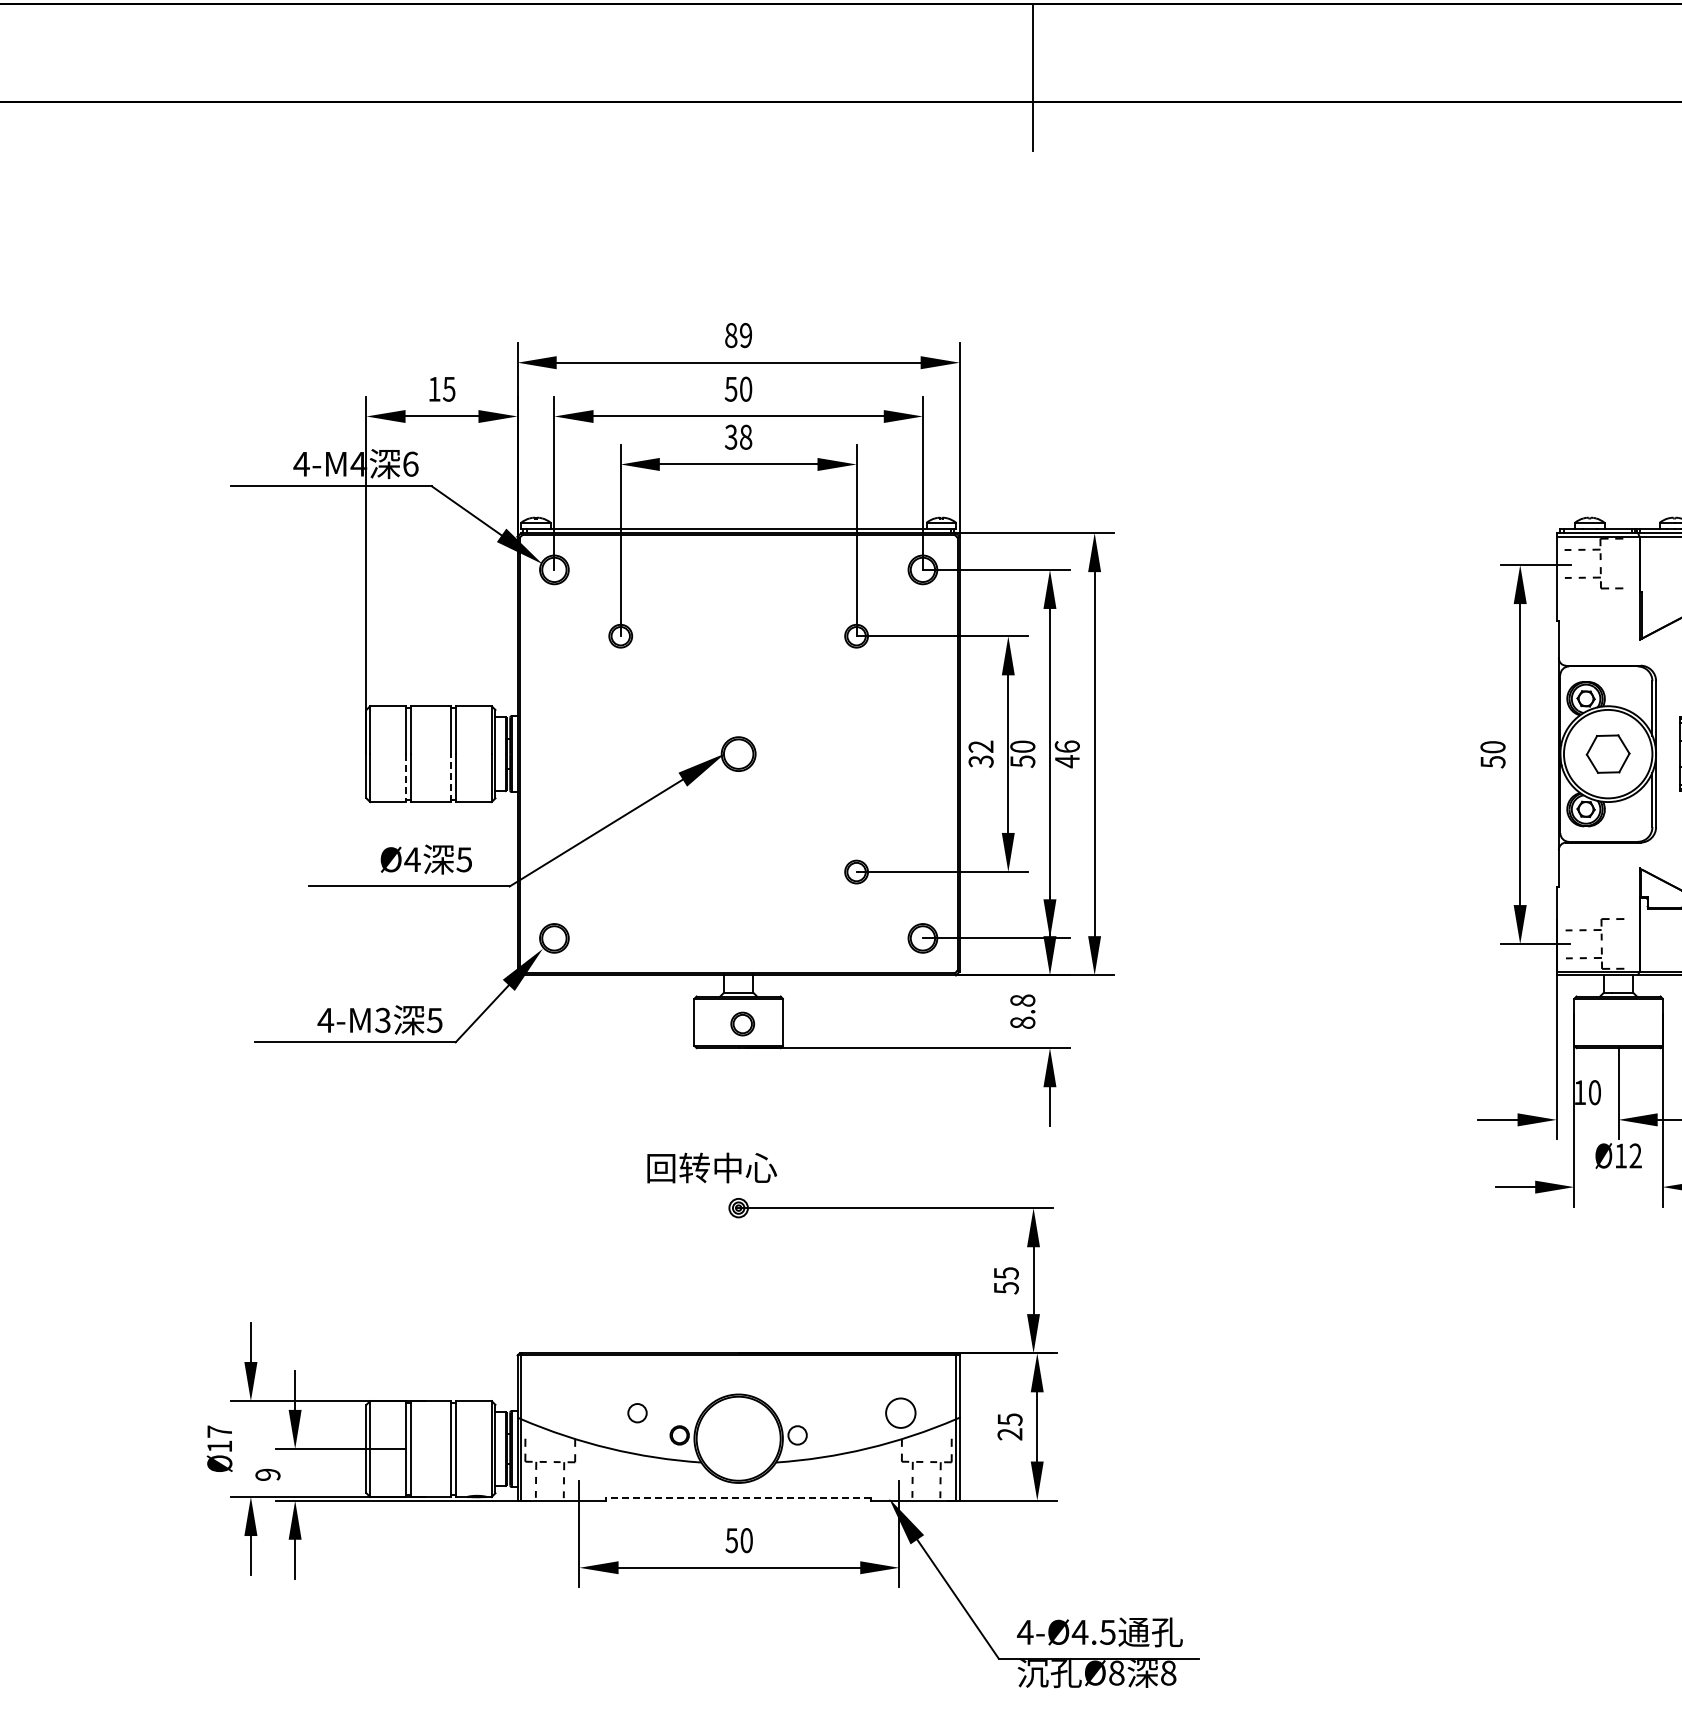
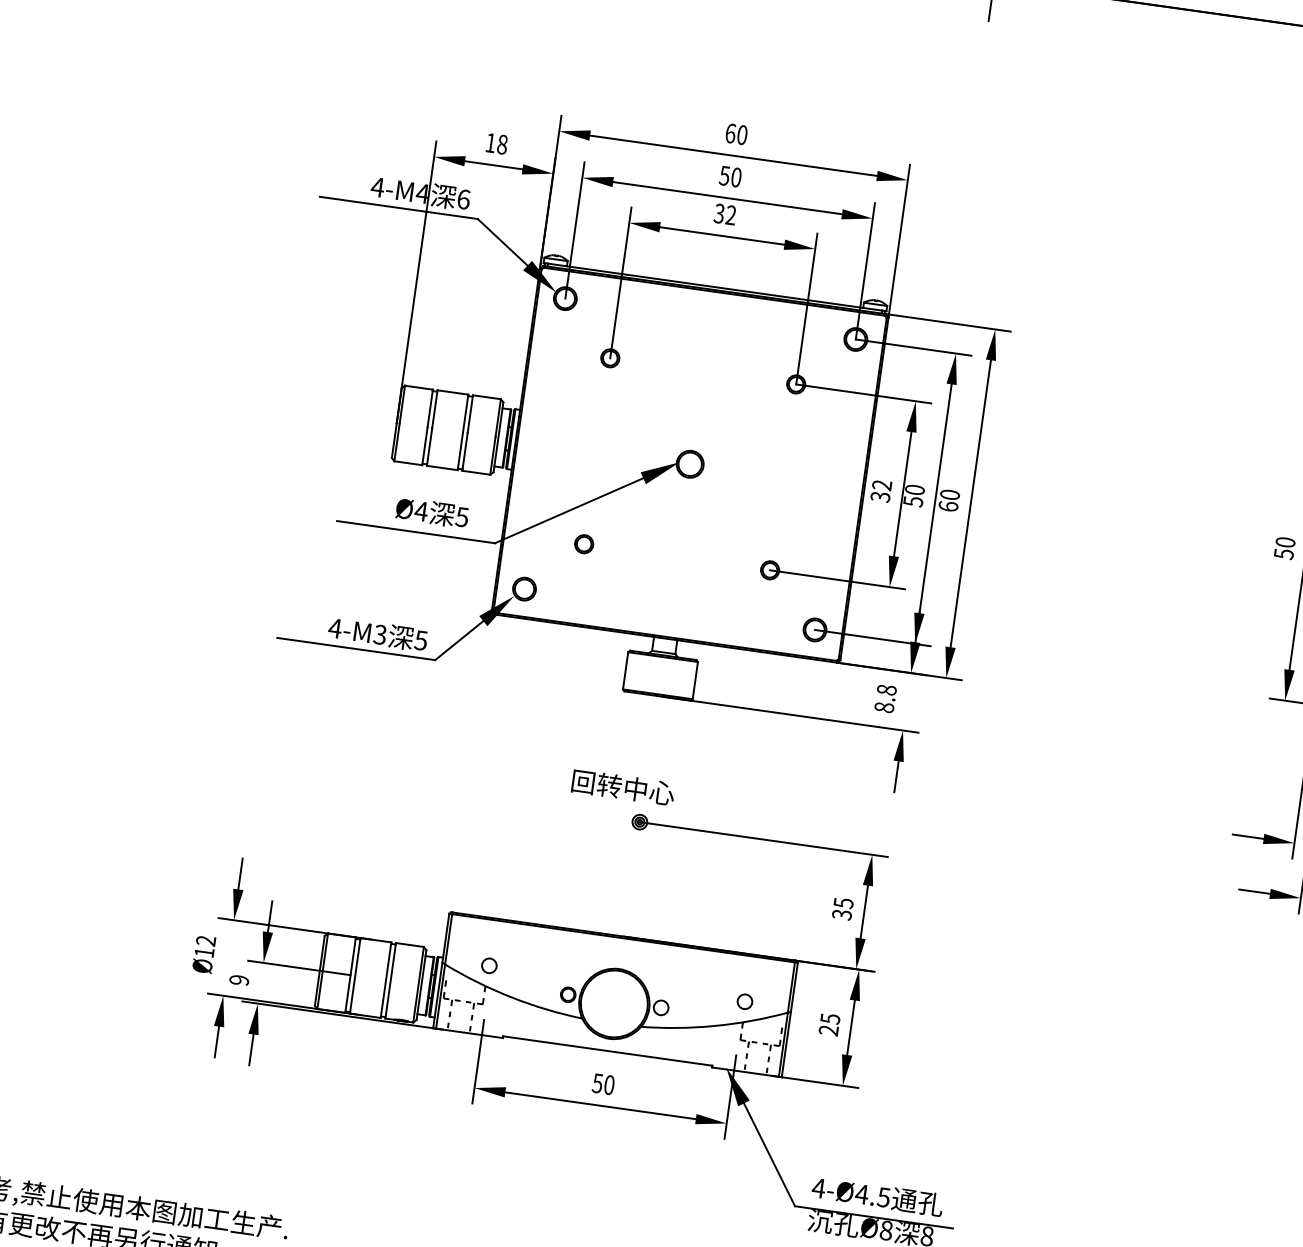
text: (738, 335) -> (736, 134), 89 -> 60
text: (449, 388) -> (502, 144), 15 -> 18
text: (746, 436) -> (731, 214), 38 -> 32
text: (1066, 754) -> (948, 500), 46 -> 60
line: (405, 778) -> (424, 446), dashed -> solid
line: (450, 778) -> (460, 451), dashed -> solid
part: (742, 1023) -> (584, 543), moved
text: (1005, 1287) -> (841, 914), 55 -> 35
circle: (637, 1413) -> (489, 966), moved
circle: (900, 1413) -> (744, 1001), size x0.62
text: (219, 1431) -> (205, 940), Ø17 -> Ø12
line: (738, 1498) -> (607, 1051), dashed -> solid

